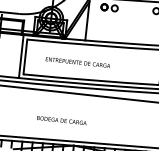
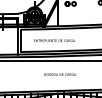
text: (62, 120) -> (60, 74), moved

